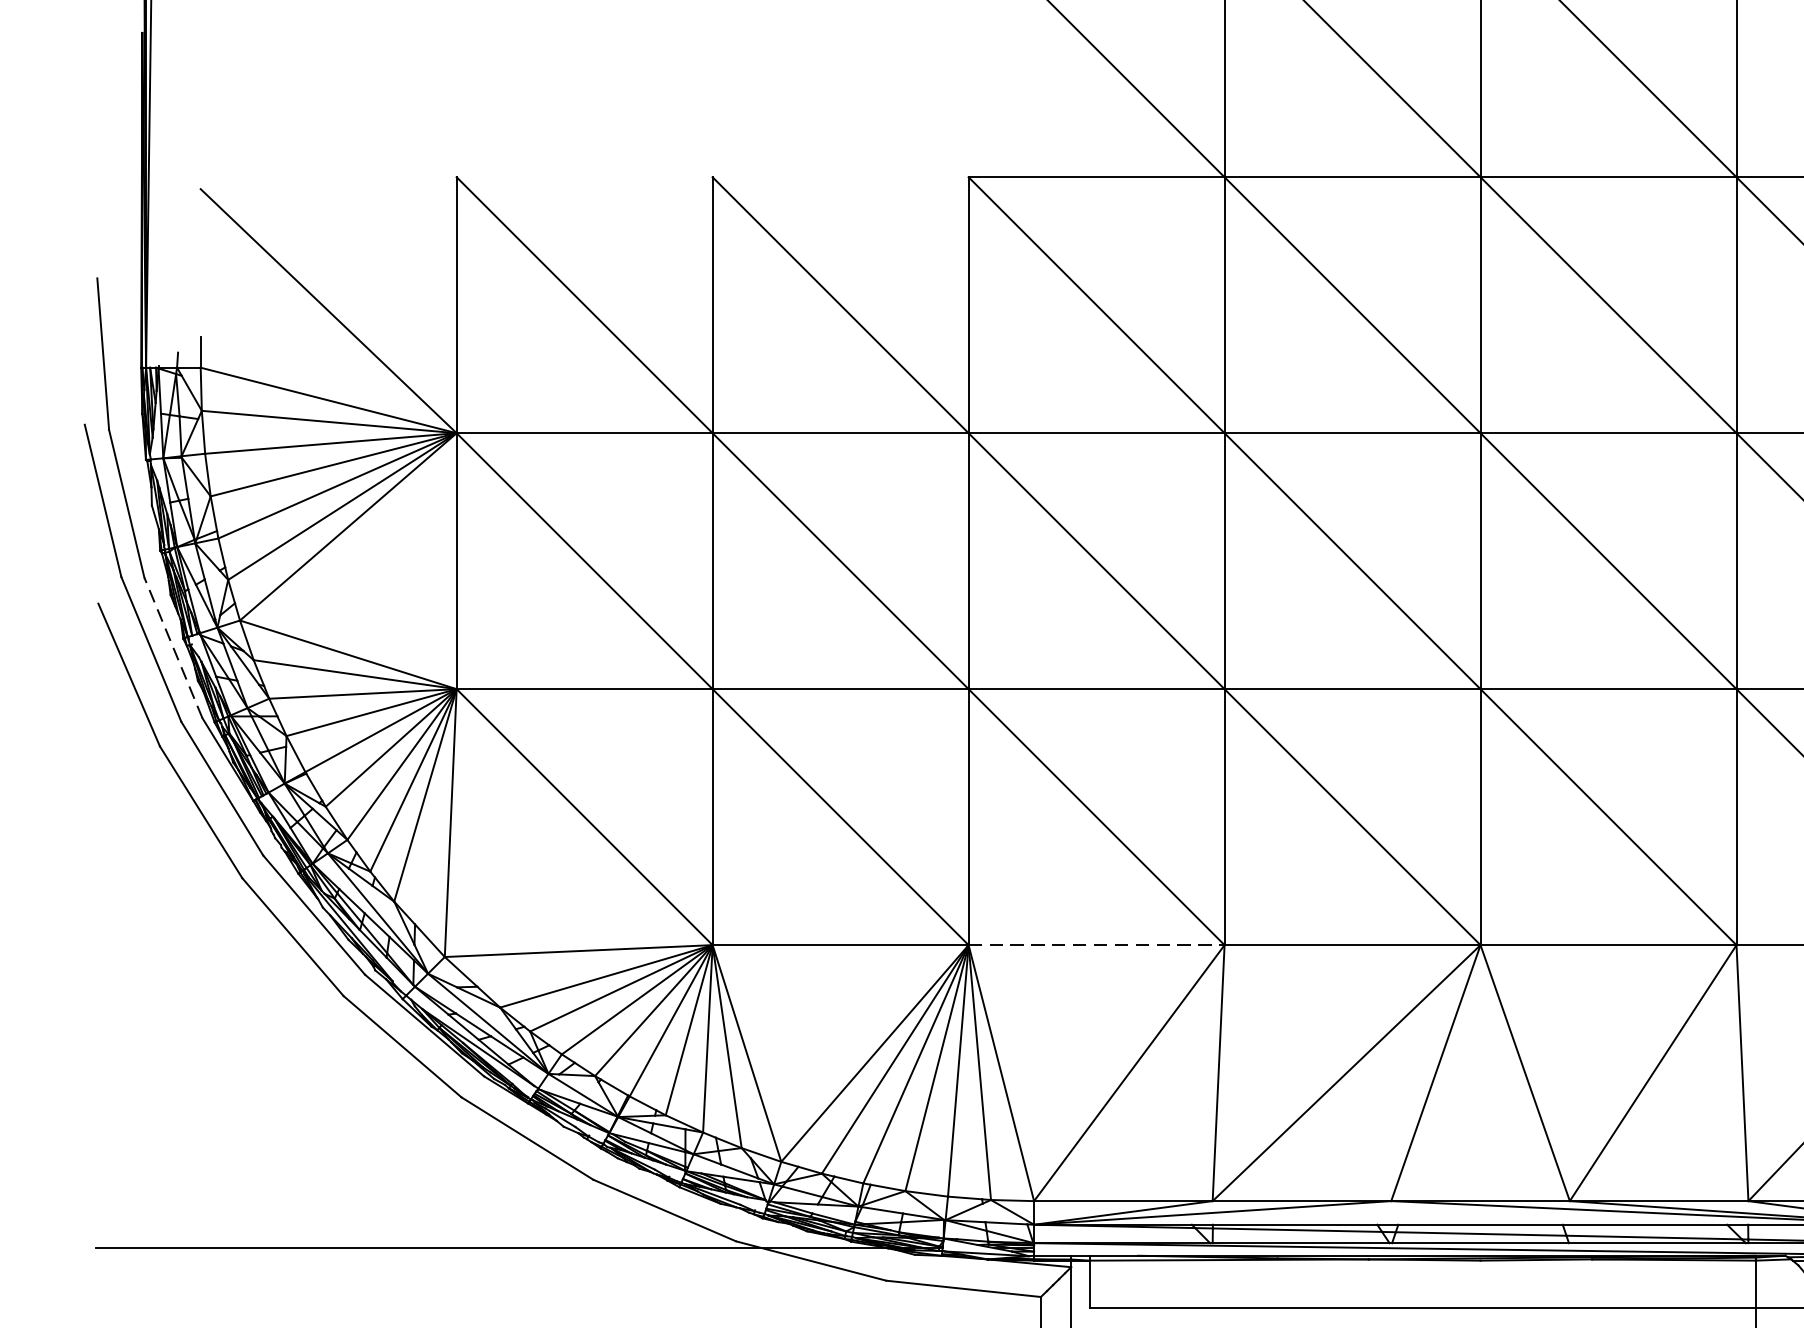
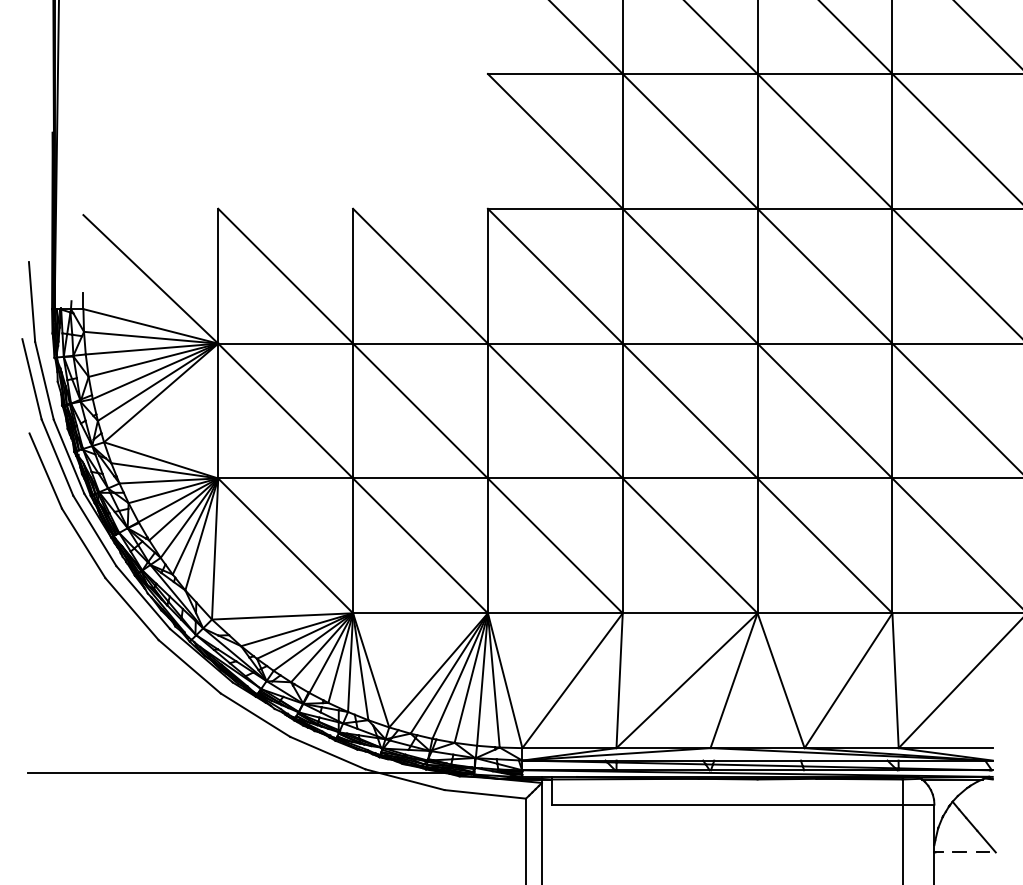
line: (172, 647) -> (68, 456), dashed -> solid
line: (1096, 945) -> (555, 613), dashed -> solid

